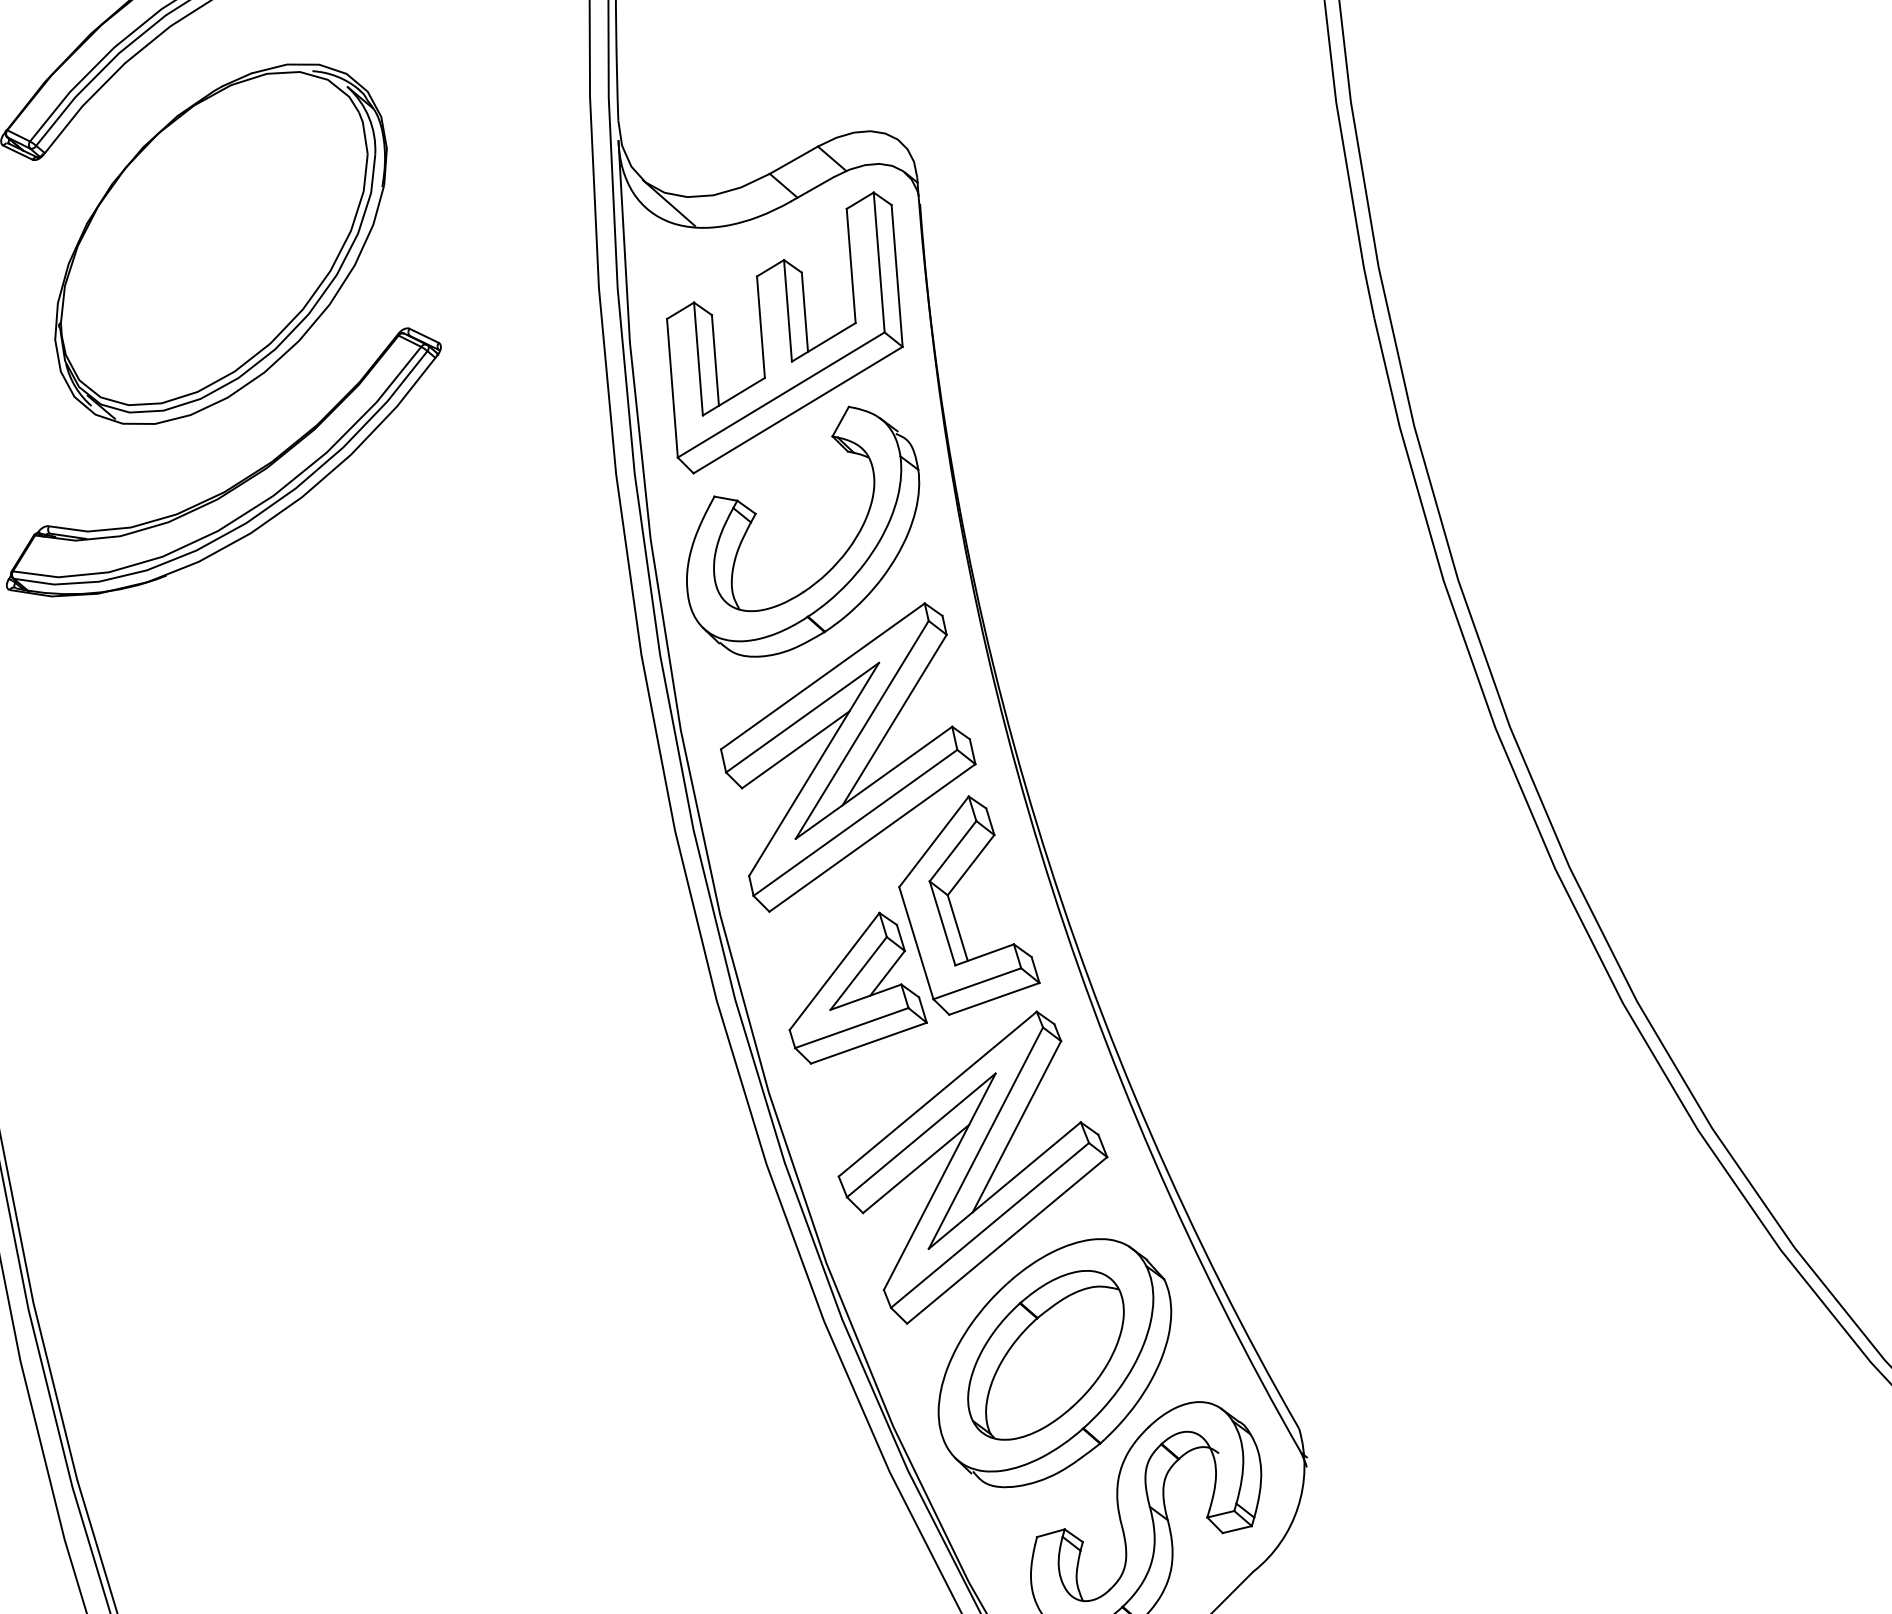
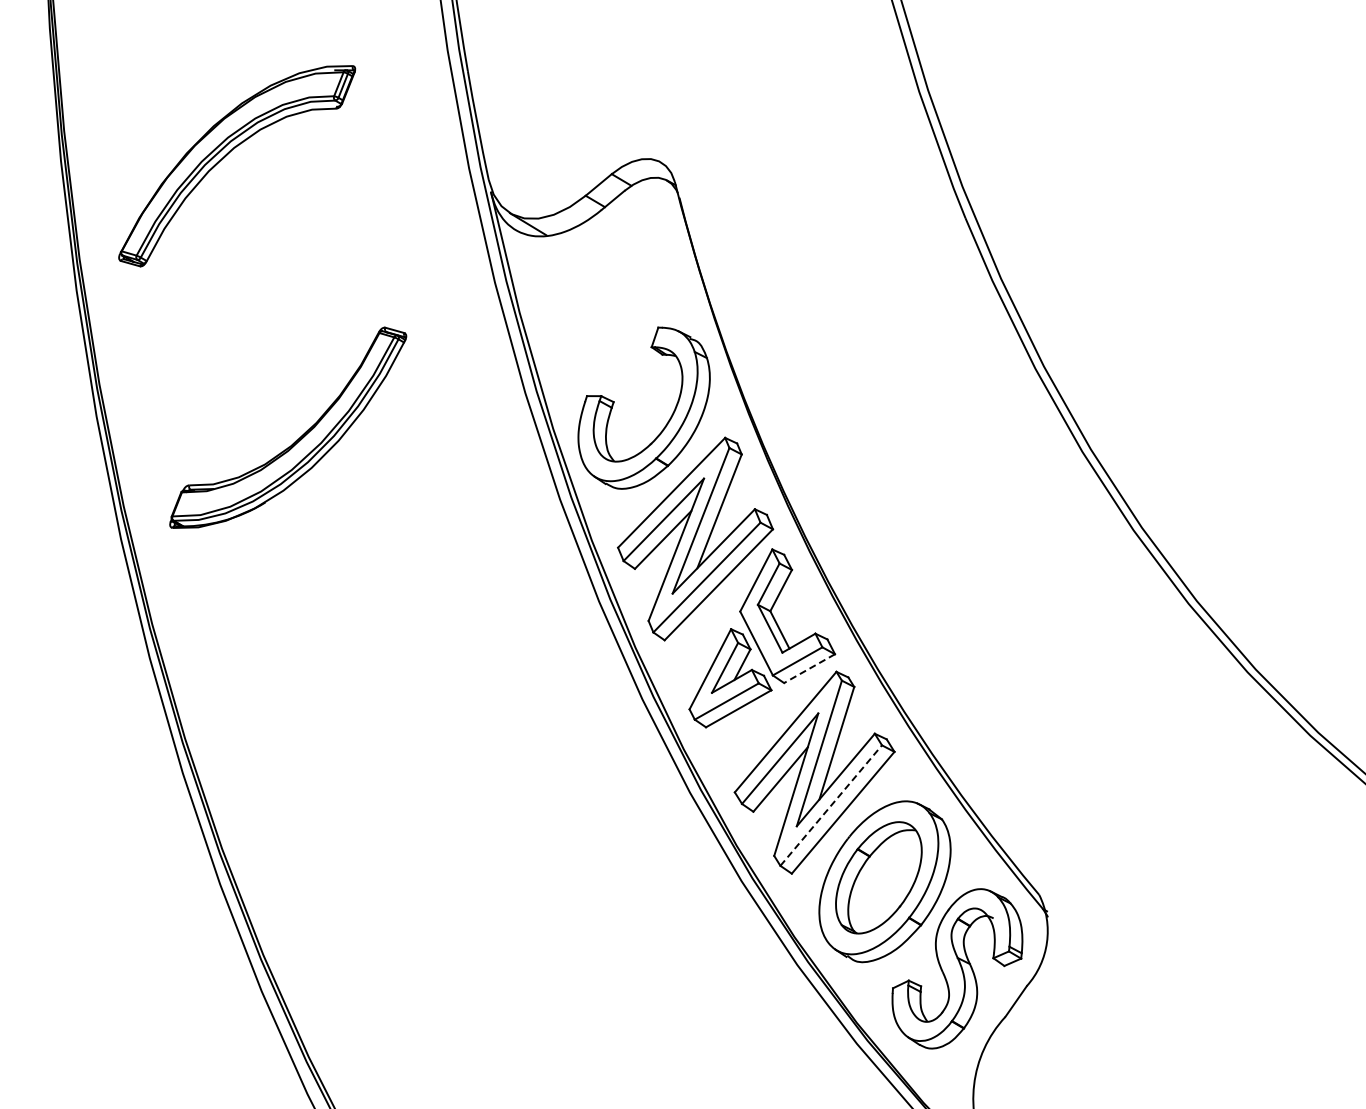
part: (220, 243) -> (262, 296), removed
part: (784, 332) -> (611, 289), removed
line: (994, 998) -> (809, 668), solid -> dashed
line: (990, 1225) -> (831, 805), solid -> dashed

